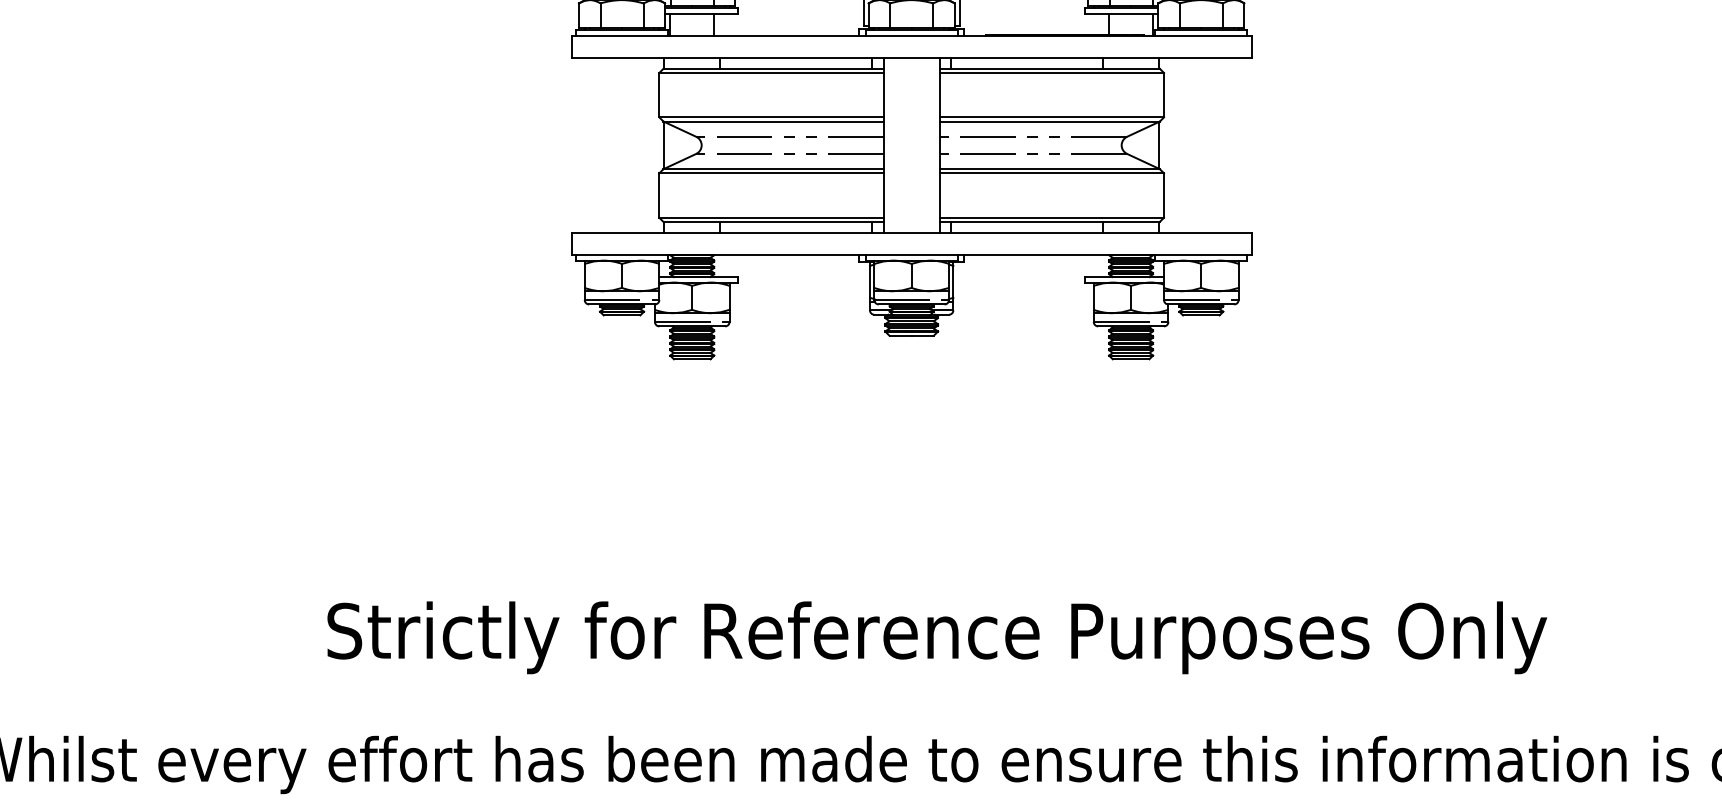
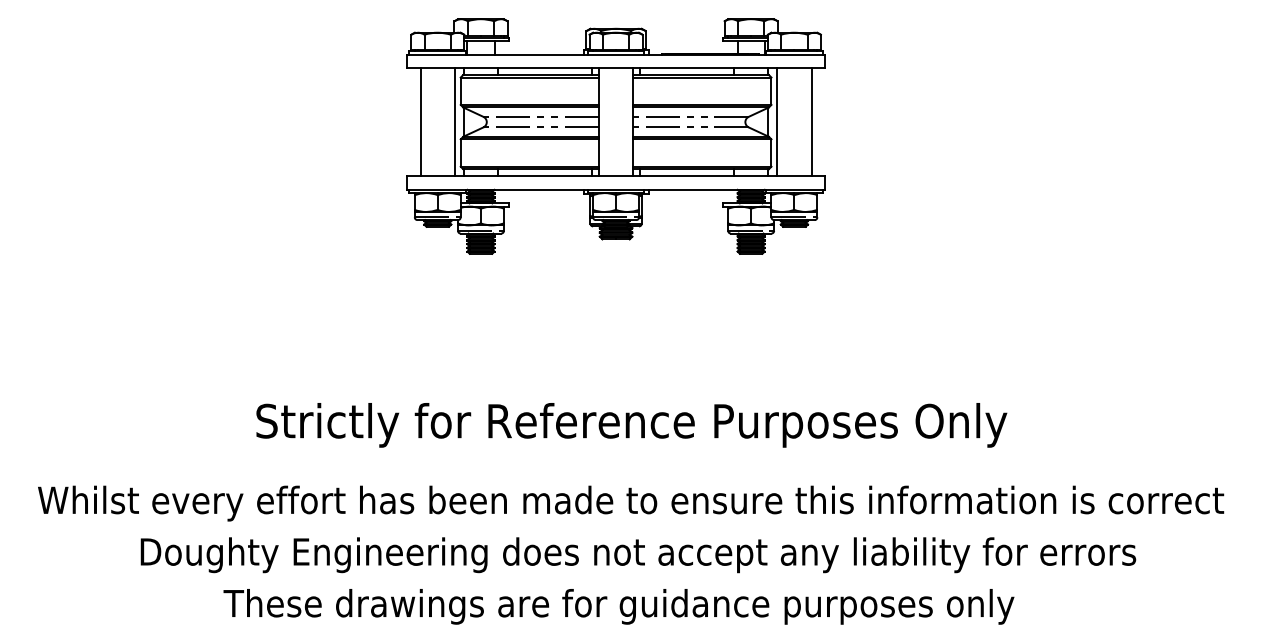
line: (593, 145) -> (420, 122), added
line: (649, 145) -> (454, 122), added
line: (1173, 145) -> (777, 122), added
line: (1229, 145) -> (811, 122), added

